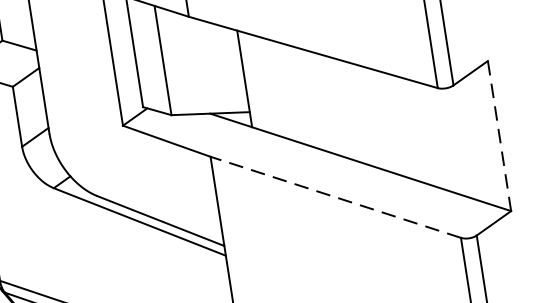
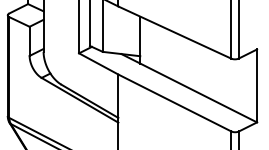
line: (500, 137) -> (257, 86), dashed -> solid
line: (334, 196) -> (174, 102), dashed -> solid

